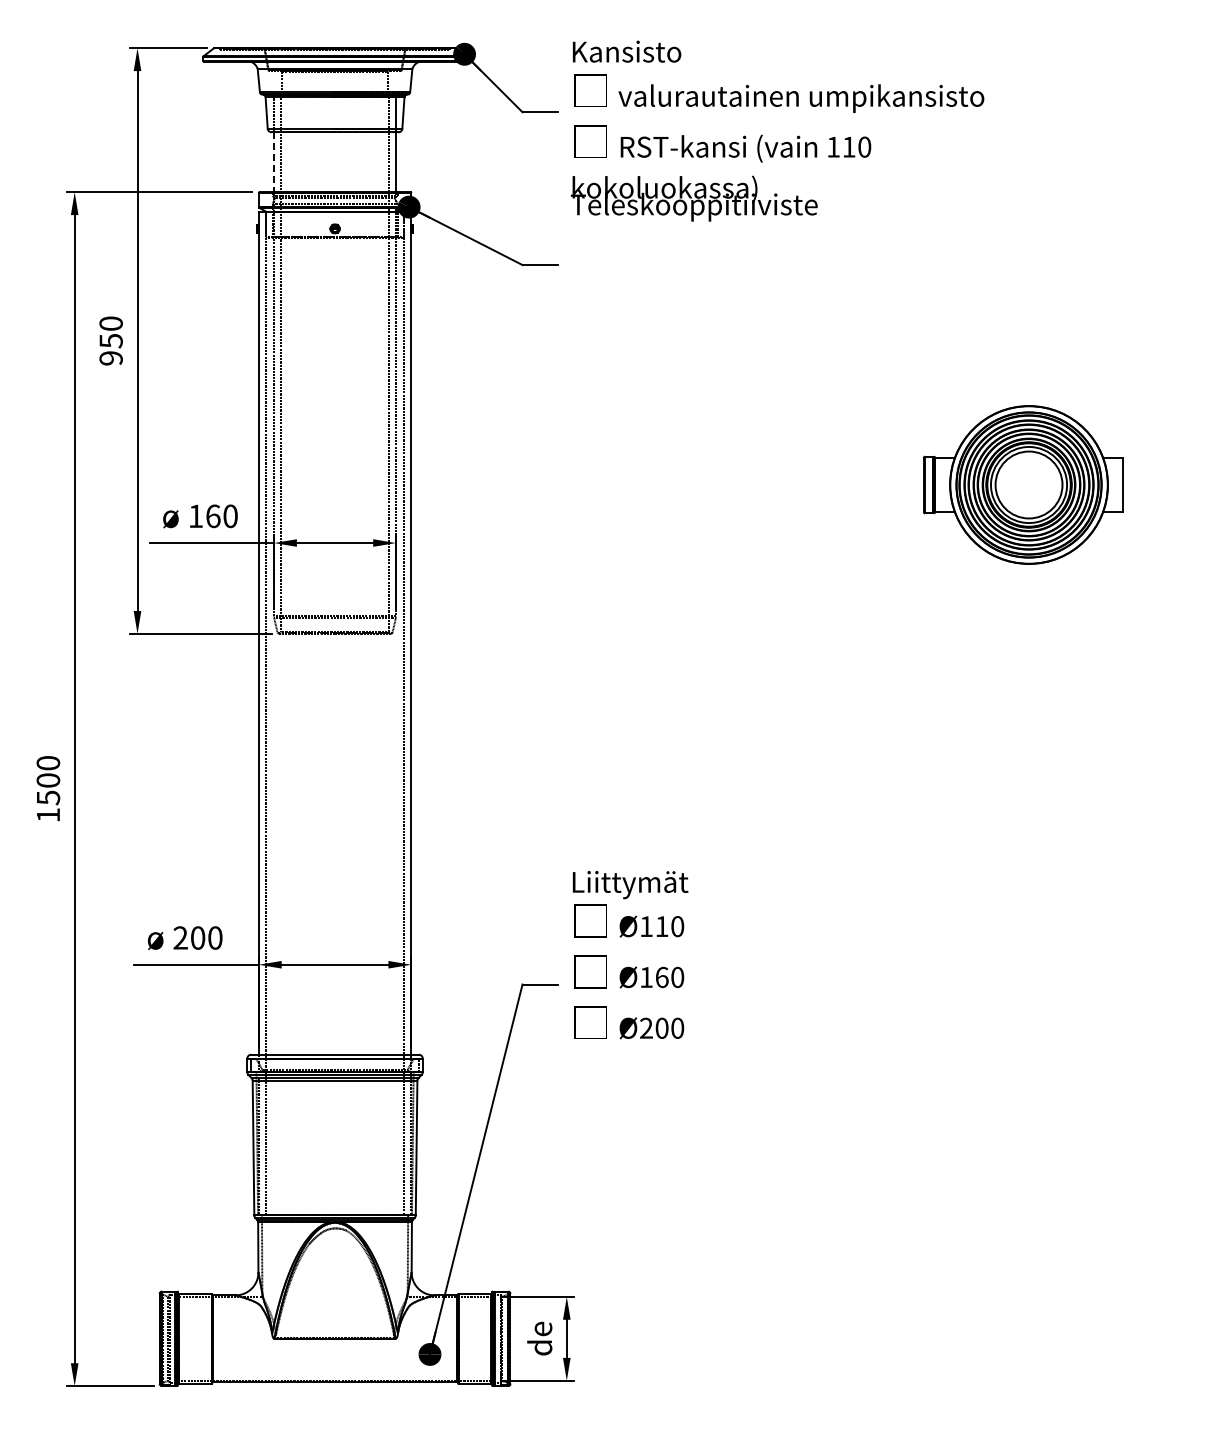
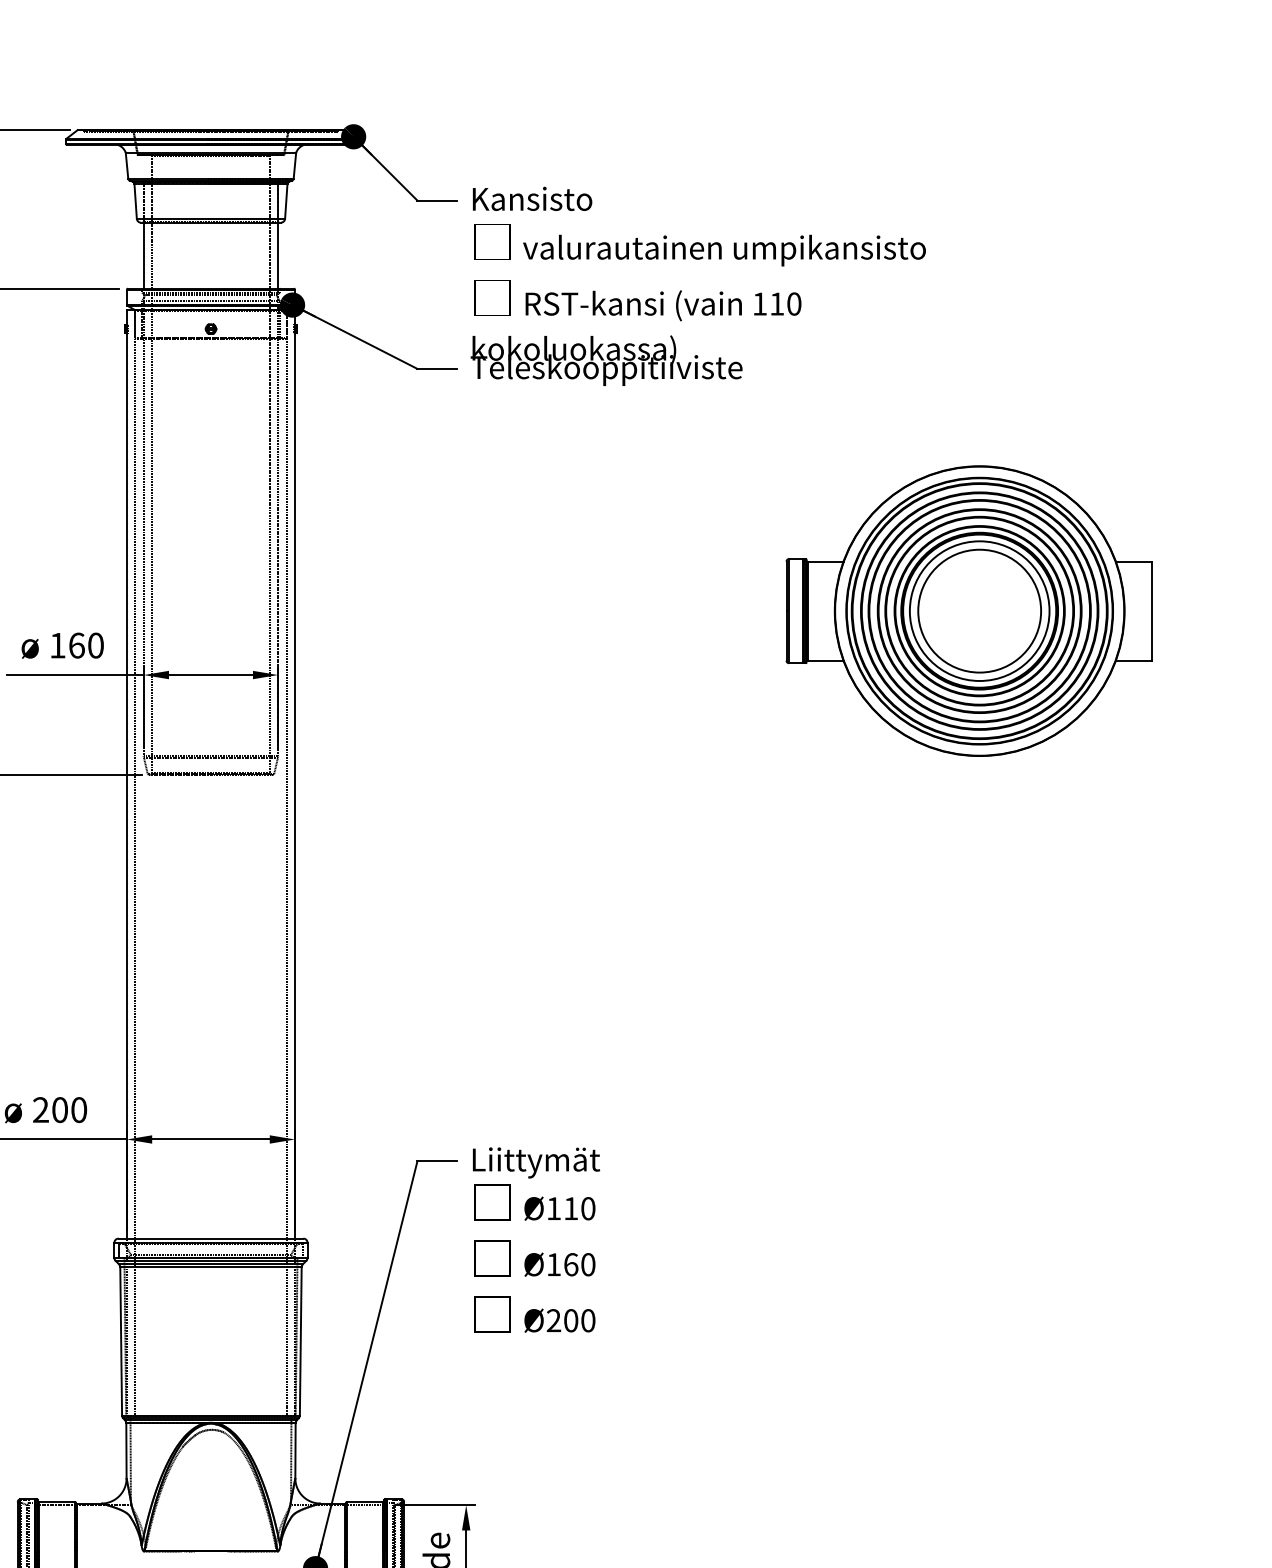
text: (777, 130) -> (698, 285), moved
line: (274, 162) -> (144, 255), dashed -> solid
part: (1022, 484) -> (968, 610), size x1.67
text: (630, 955) -> (536, 1240), moved

